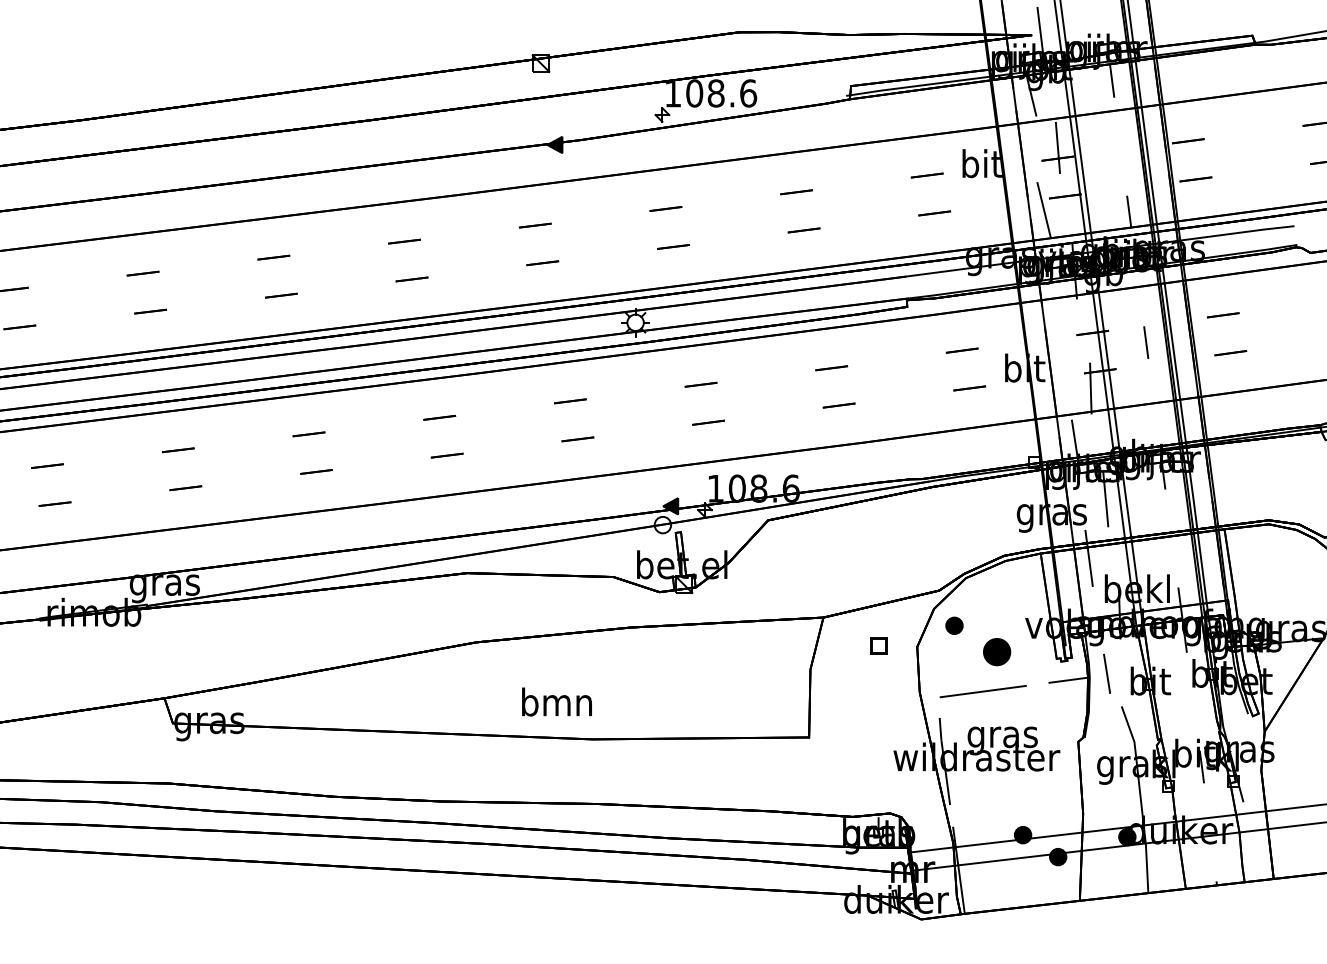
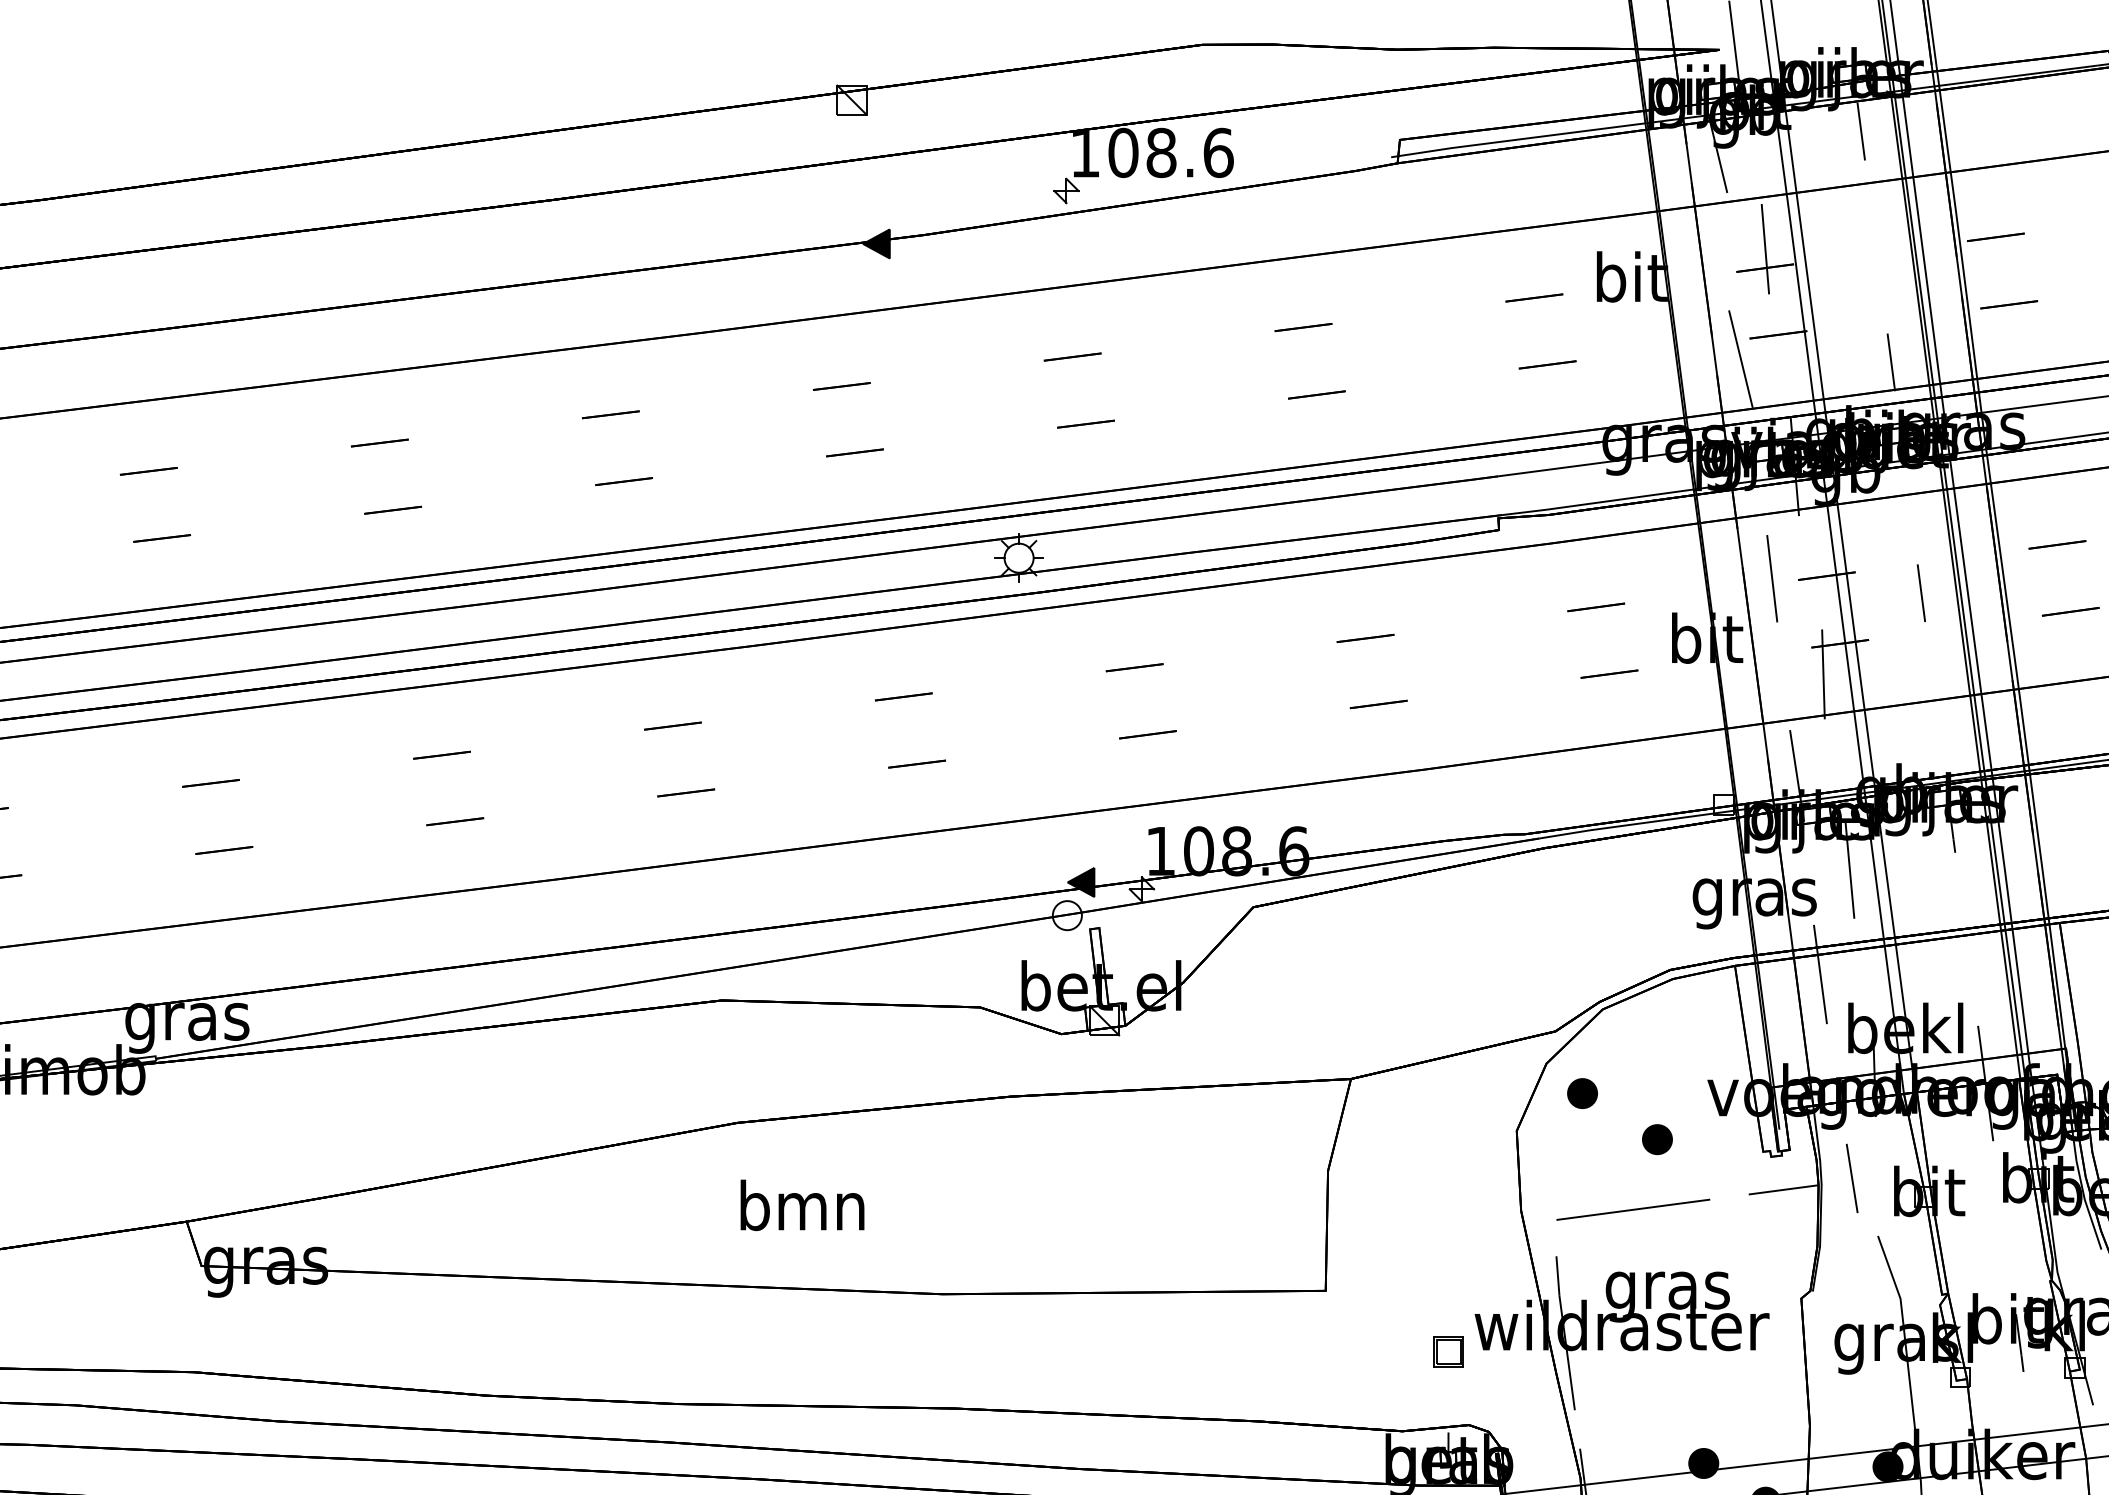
line: (1061, 334) -> (1771, 578), added
part: (878, 645) -> (1448, 1351), moved
part: (996, 651) -> (1656, 1138), size x0.62
text: (556, 701) -> (801, 1204), moved

